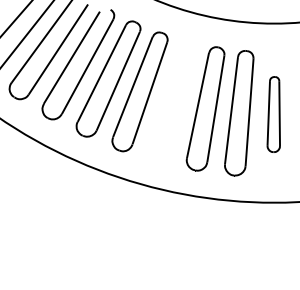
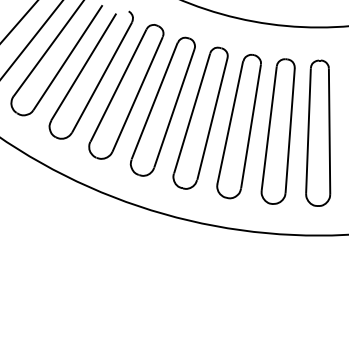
part: (172, 101) -> (200, 117), added
part: (273, 114) -> (318, 132), size x1.67

